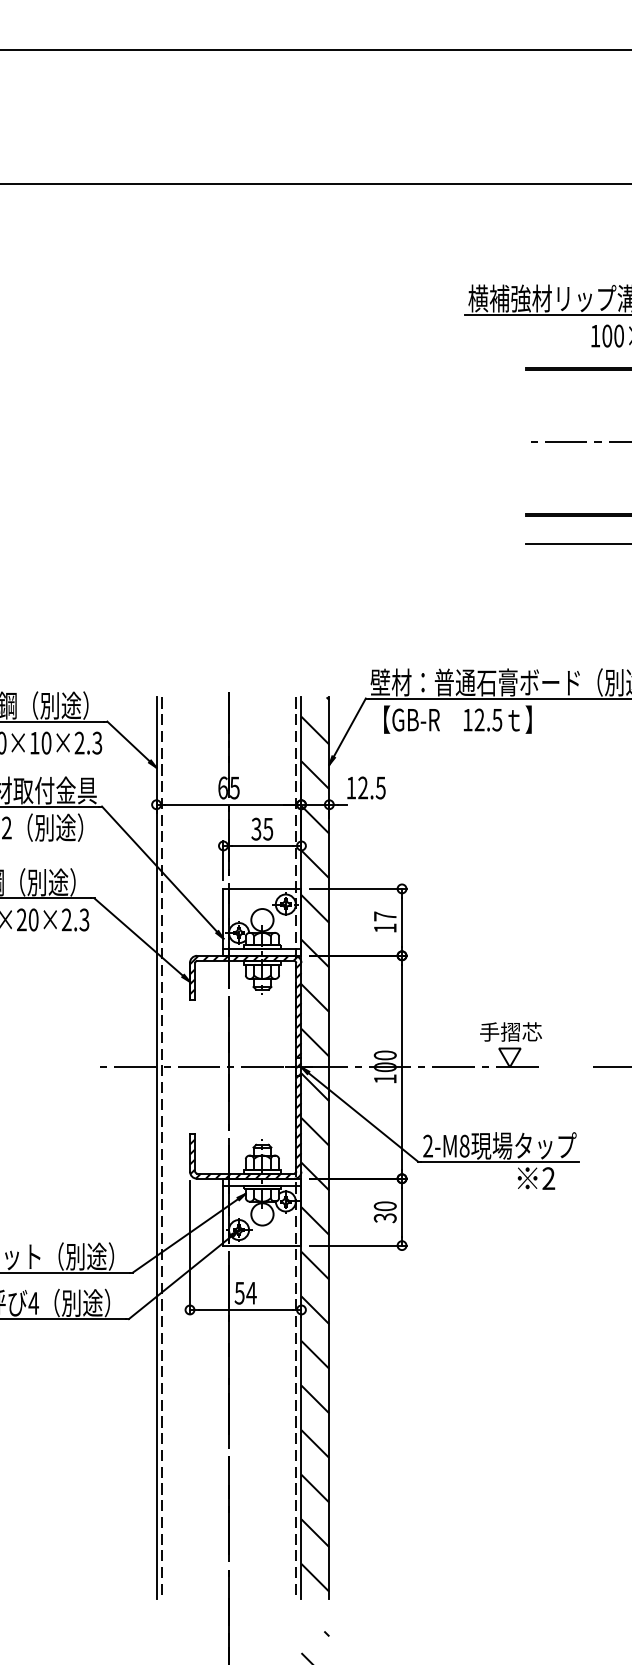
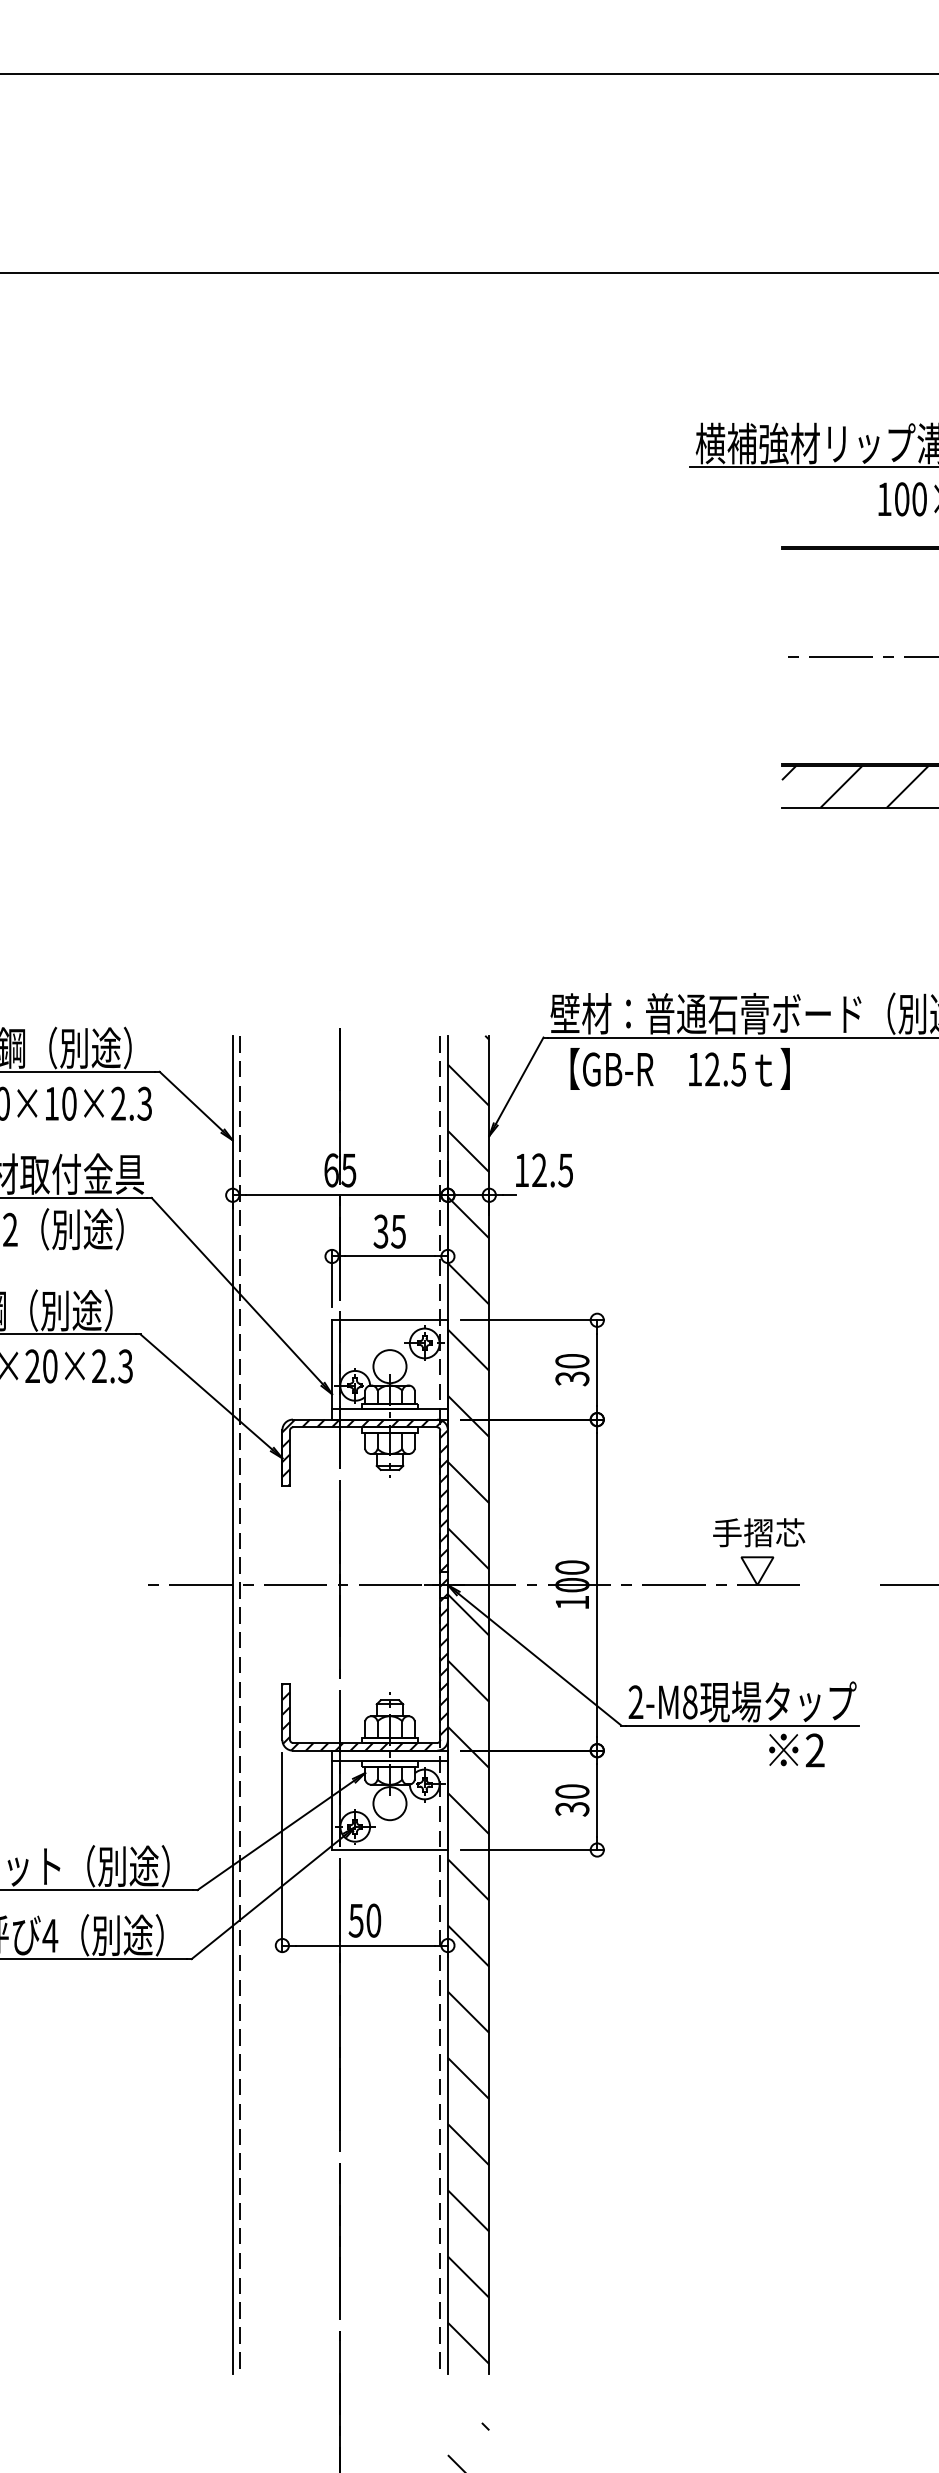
hatch: (575, 529) -> (854, 786), added
text: (384, 922) -> (571, 1370), 17 -> 30
text: (251, 1292) -> (373, 1919), 54 -> 50

